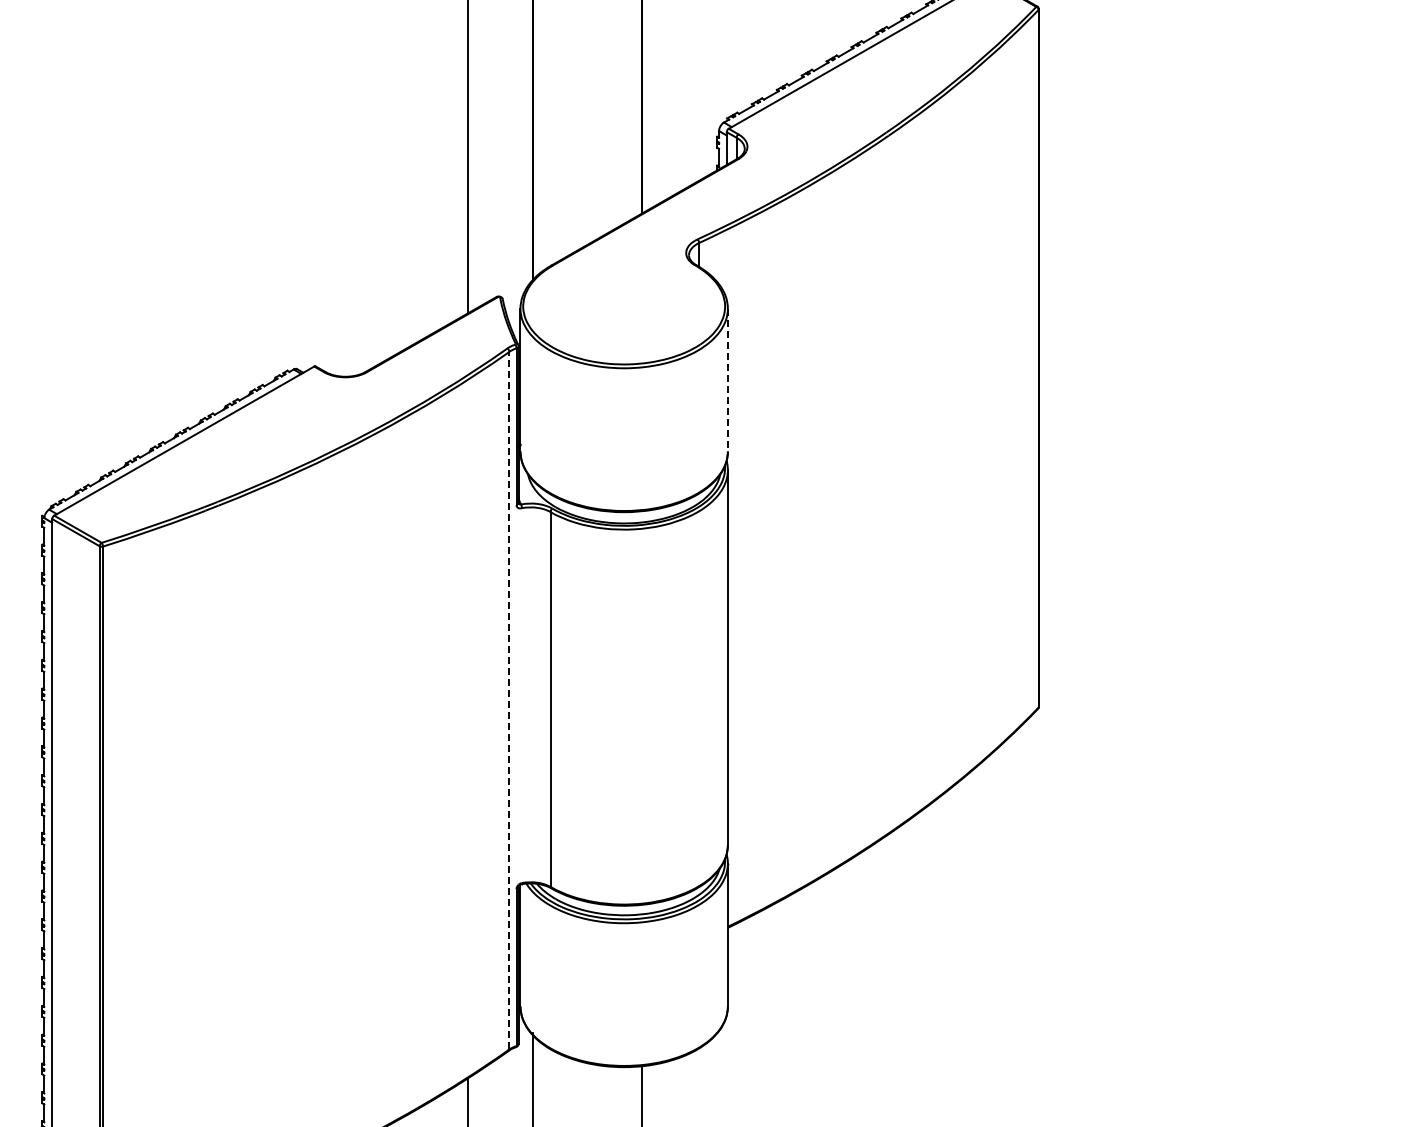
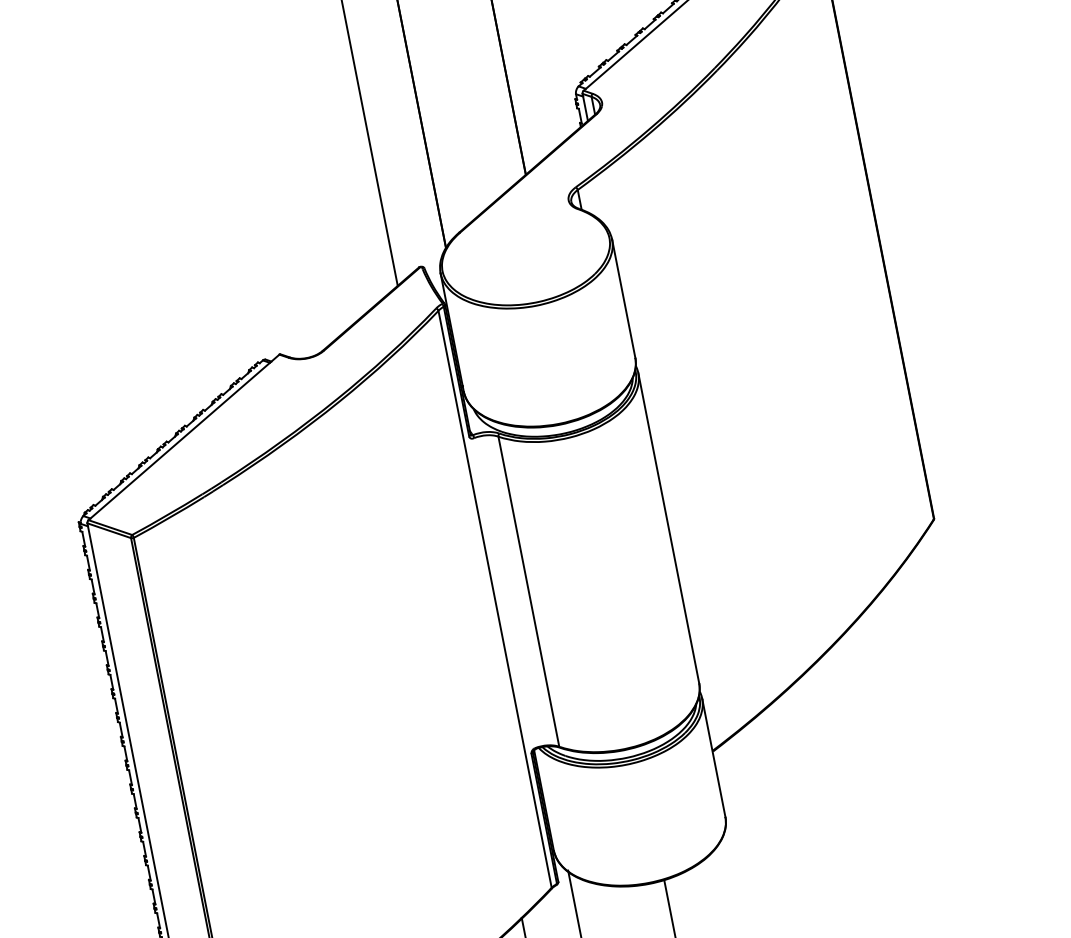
line: (727, 380) -> (623, 299), dashed -> solid
line: (509, 700) -> (495, 599), dashed -> solid

